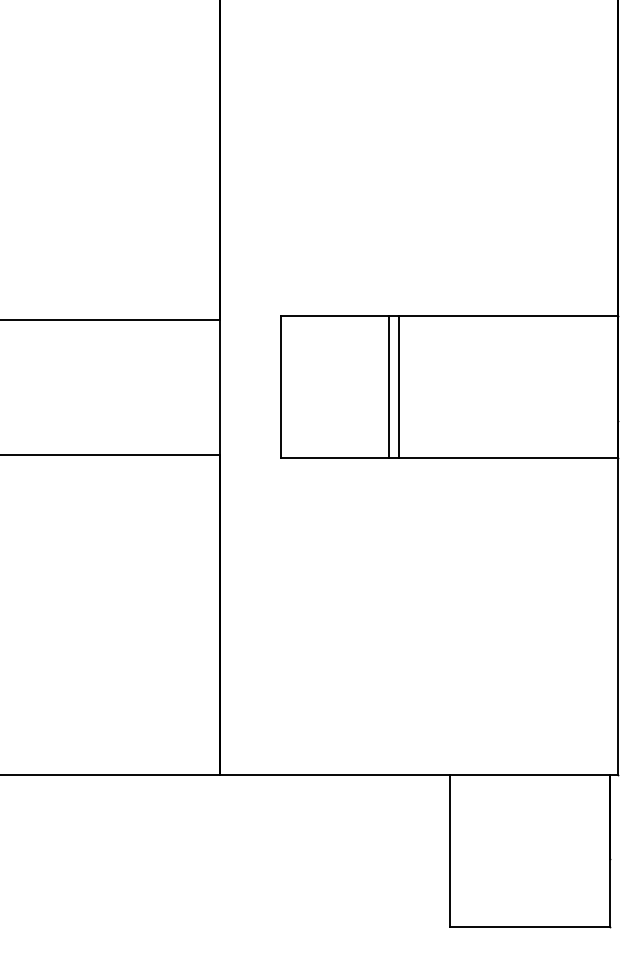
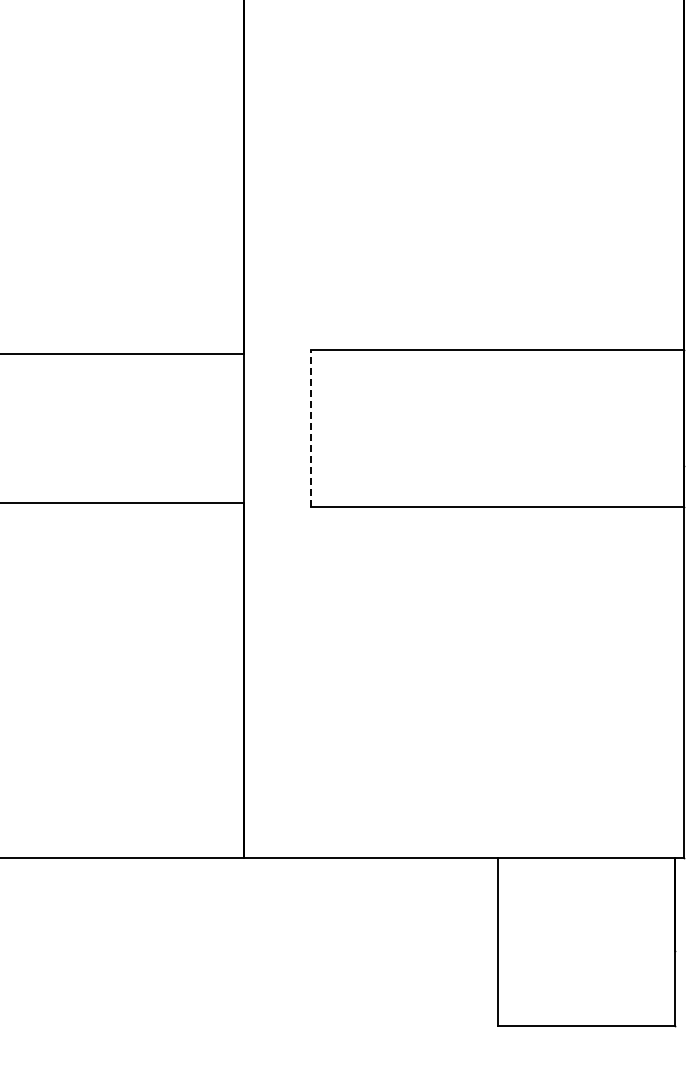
line: (280, 386) -> (310, 427), solid -> dashed
line: (388, 386) -> (430, 427), removed
line: (398, 387) -> (441, 428), removed

